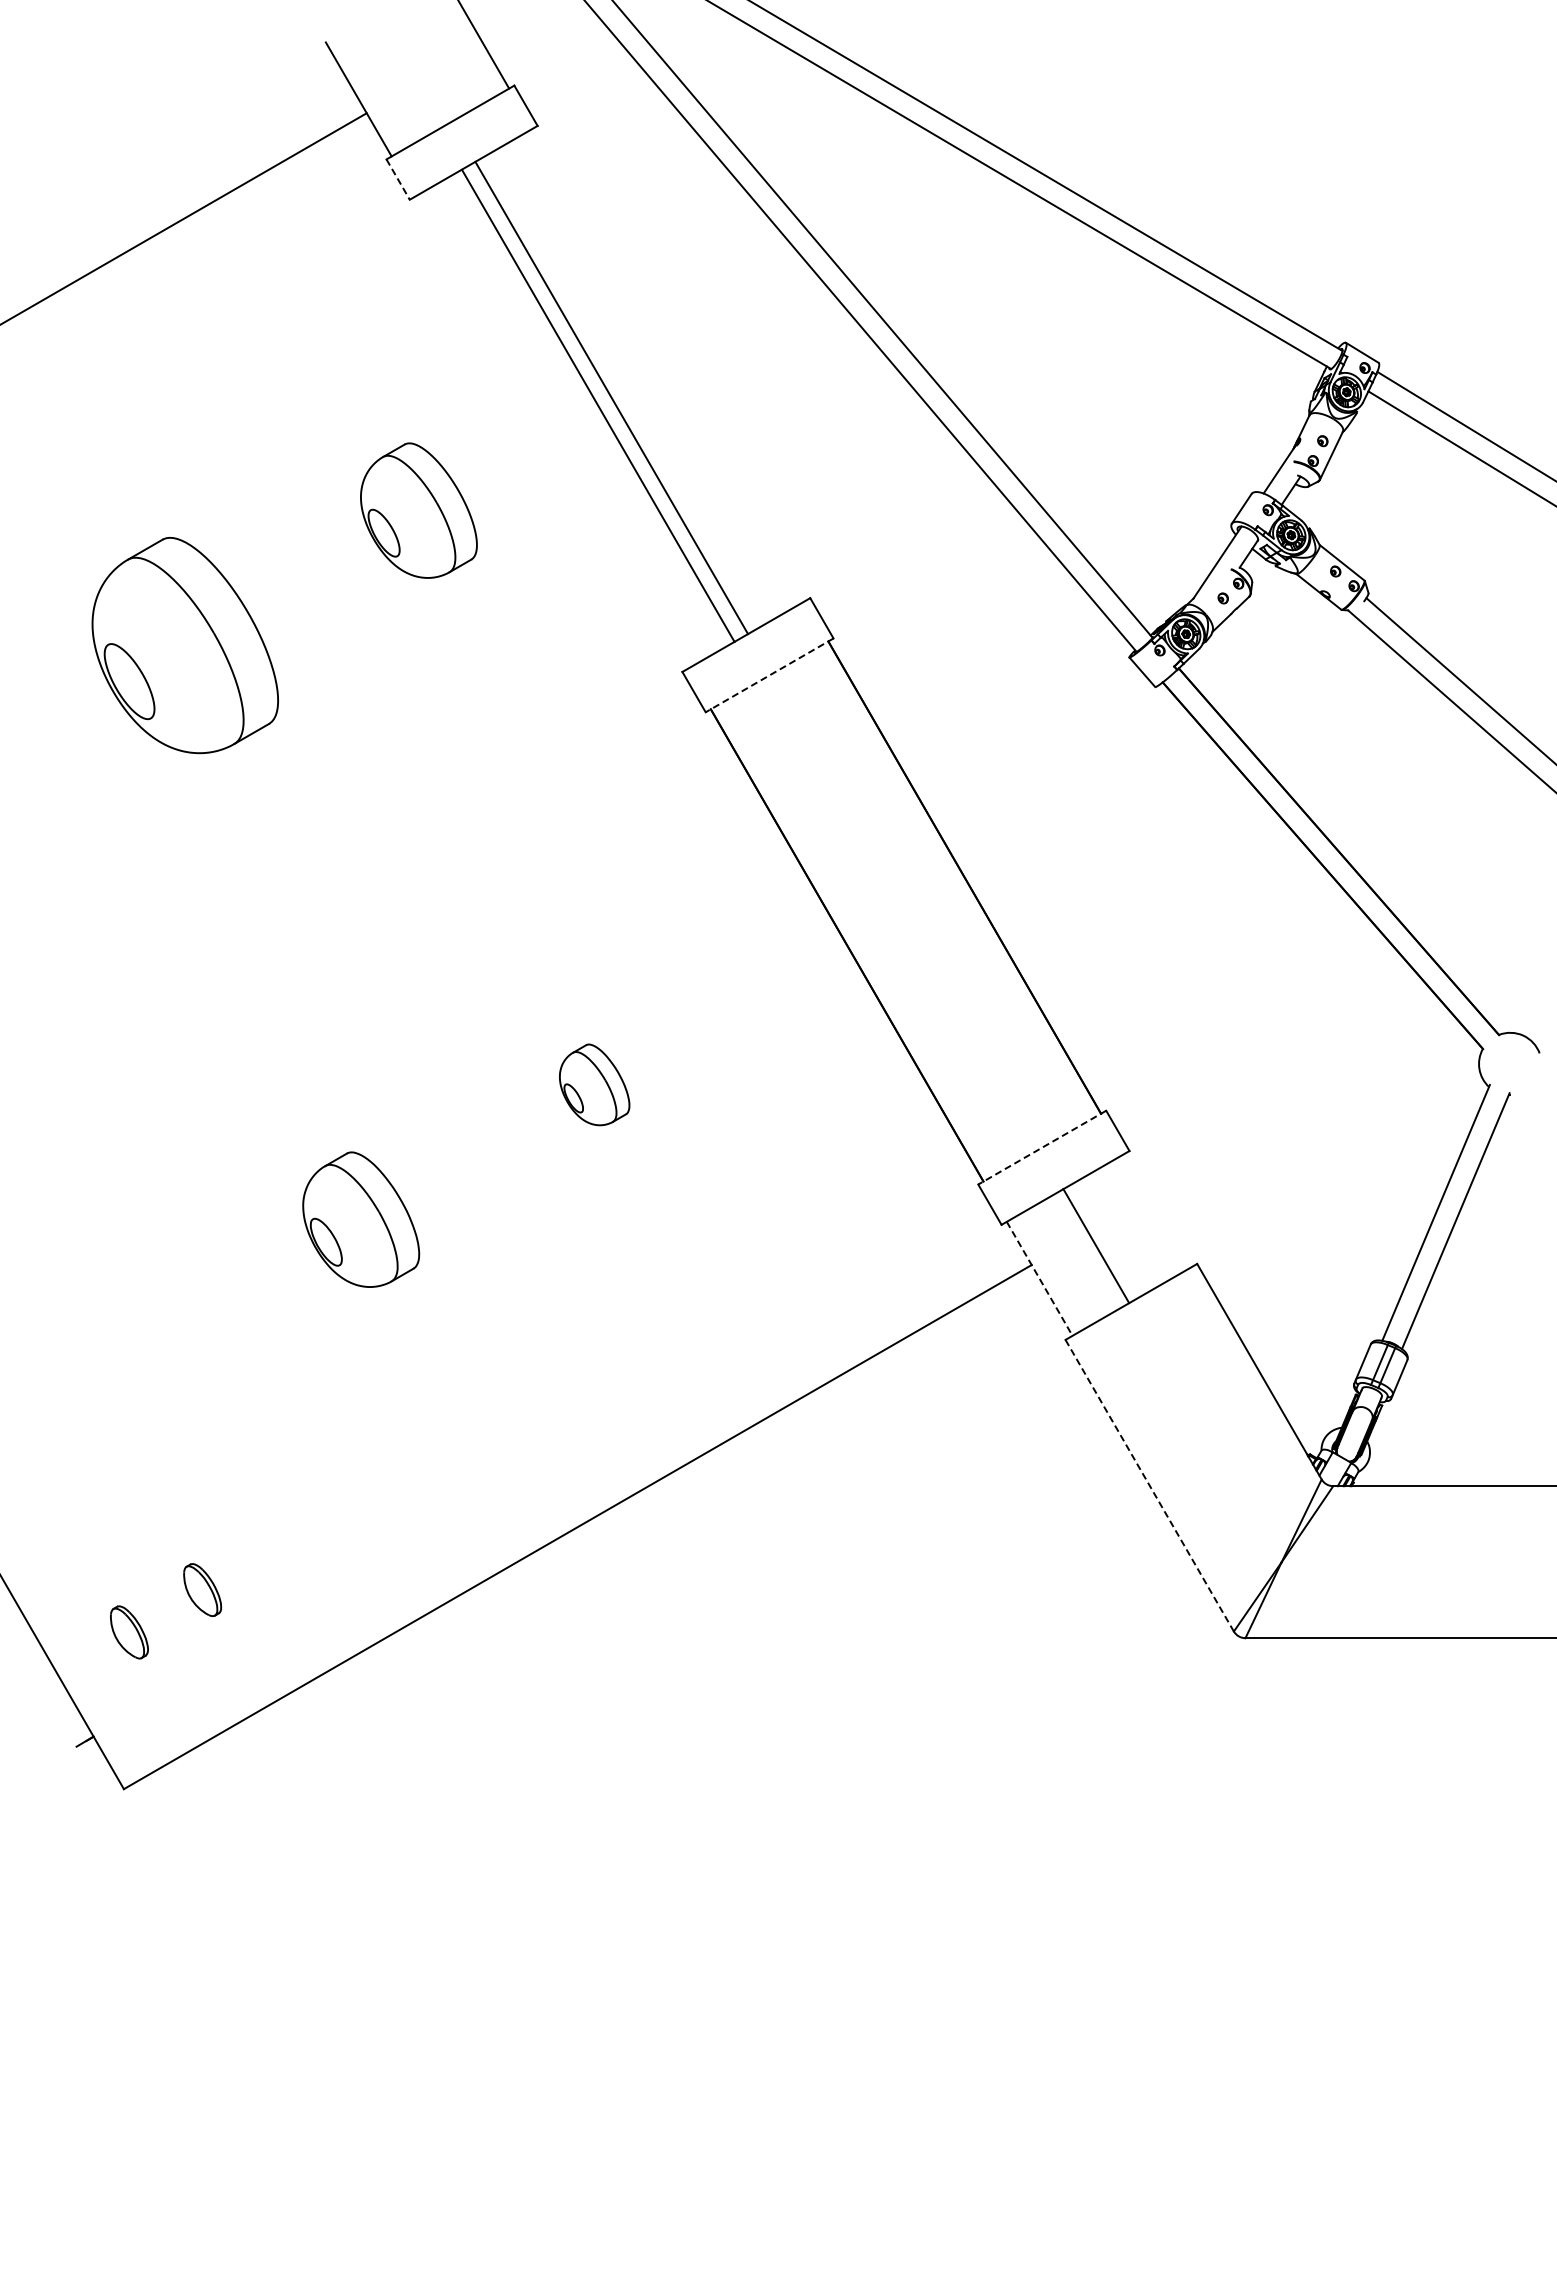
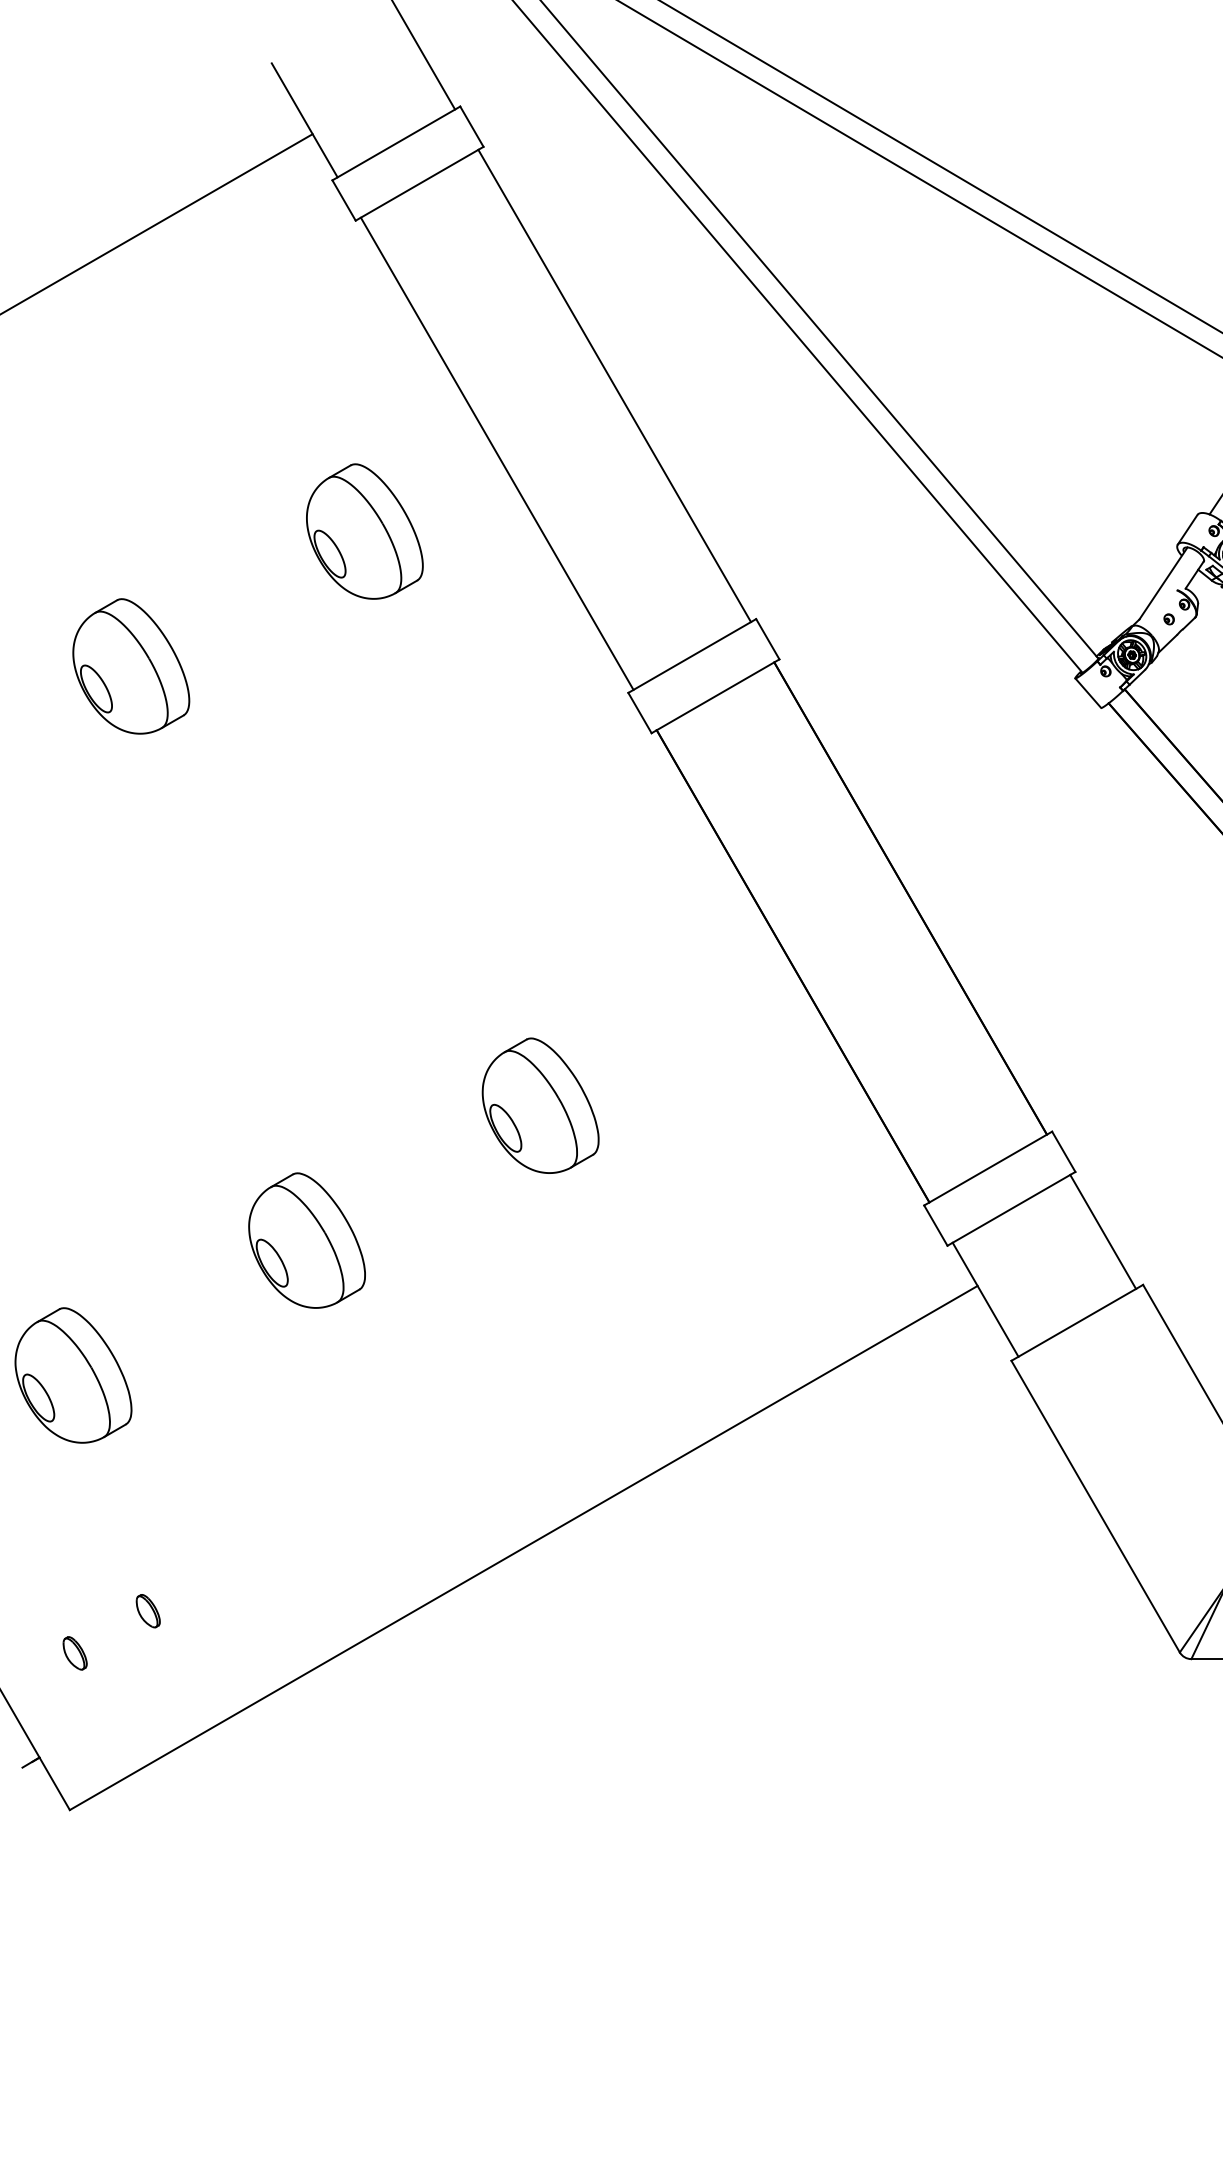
line: (398, 180) -> (344, 201), dashed -> solid
line: (611, 397) -> (614, 385), moved
line: (597, 405) -> (496, 453), moved
part: (185, 645) -> (131, 666), size x0.62
line: (769, 675) -> (715, 696), dashed -> solid
part: (594, 1084) -> (540, 1105), size x1.67
line: (1042, 1147) -> (988, 1168), dashed -> solid
line: (1096, 1245) -> (1103, 1231), moved
line: (1039, 1278) -> (985, 1299), dashed -> solid
part: (127, 1354) -> (73, 1375), added
line: (1149, 1486) -> (1095, 1507), dashed -> solid
part: (201, 1590) -> (147, 1611), size x0.62
part: (128, 1632) -> (74, 1653), size x0.62

